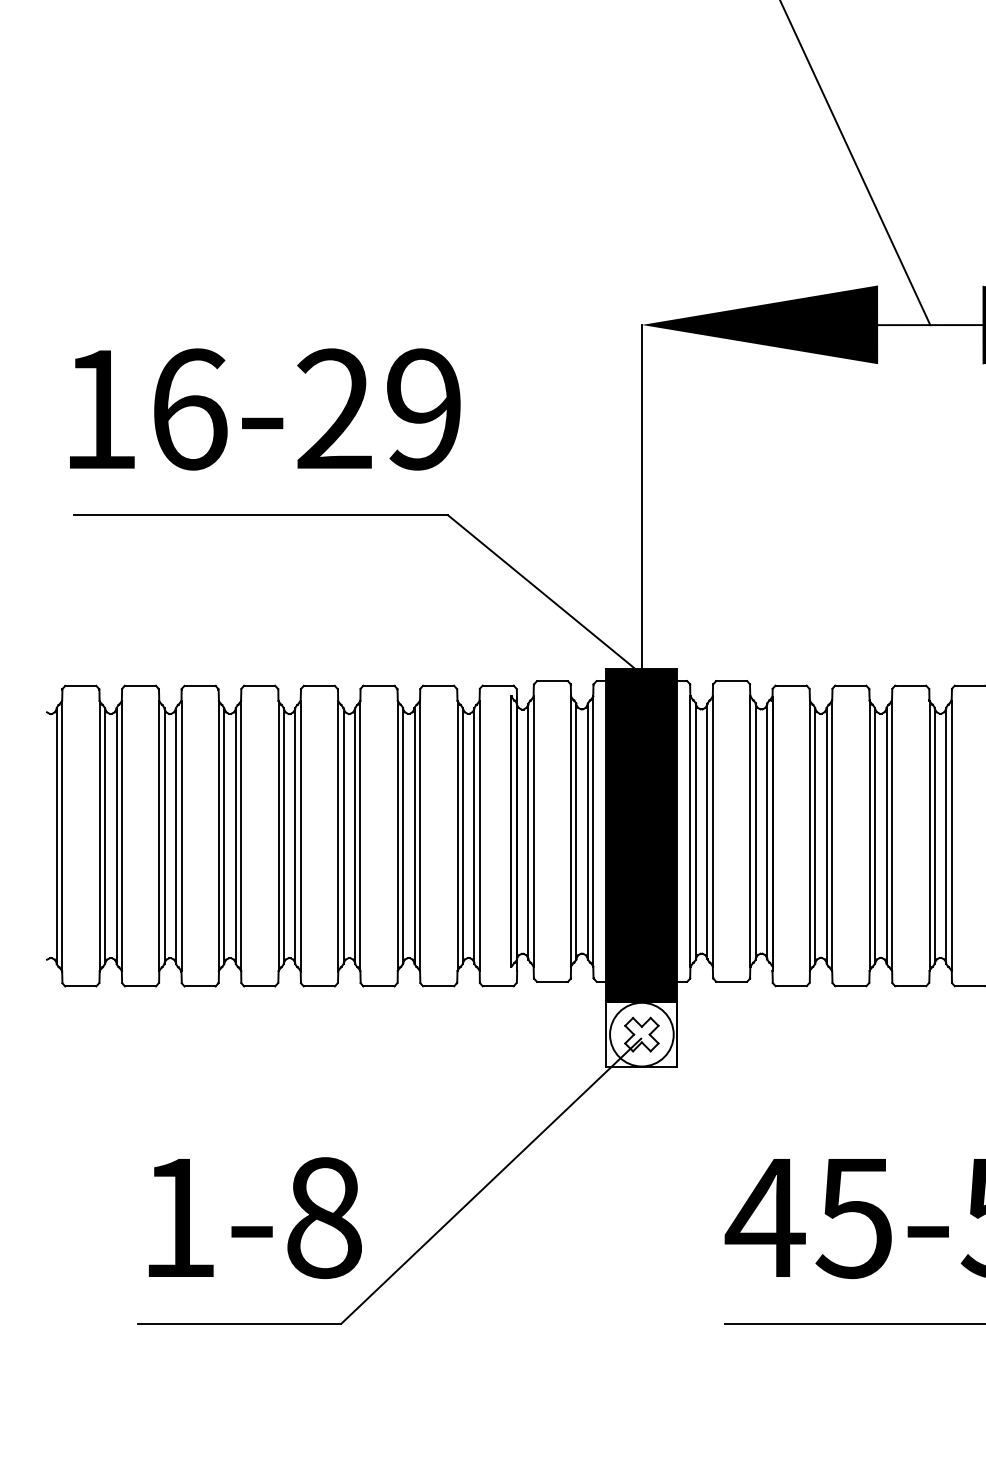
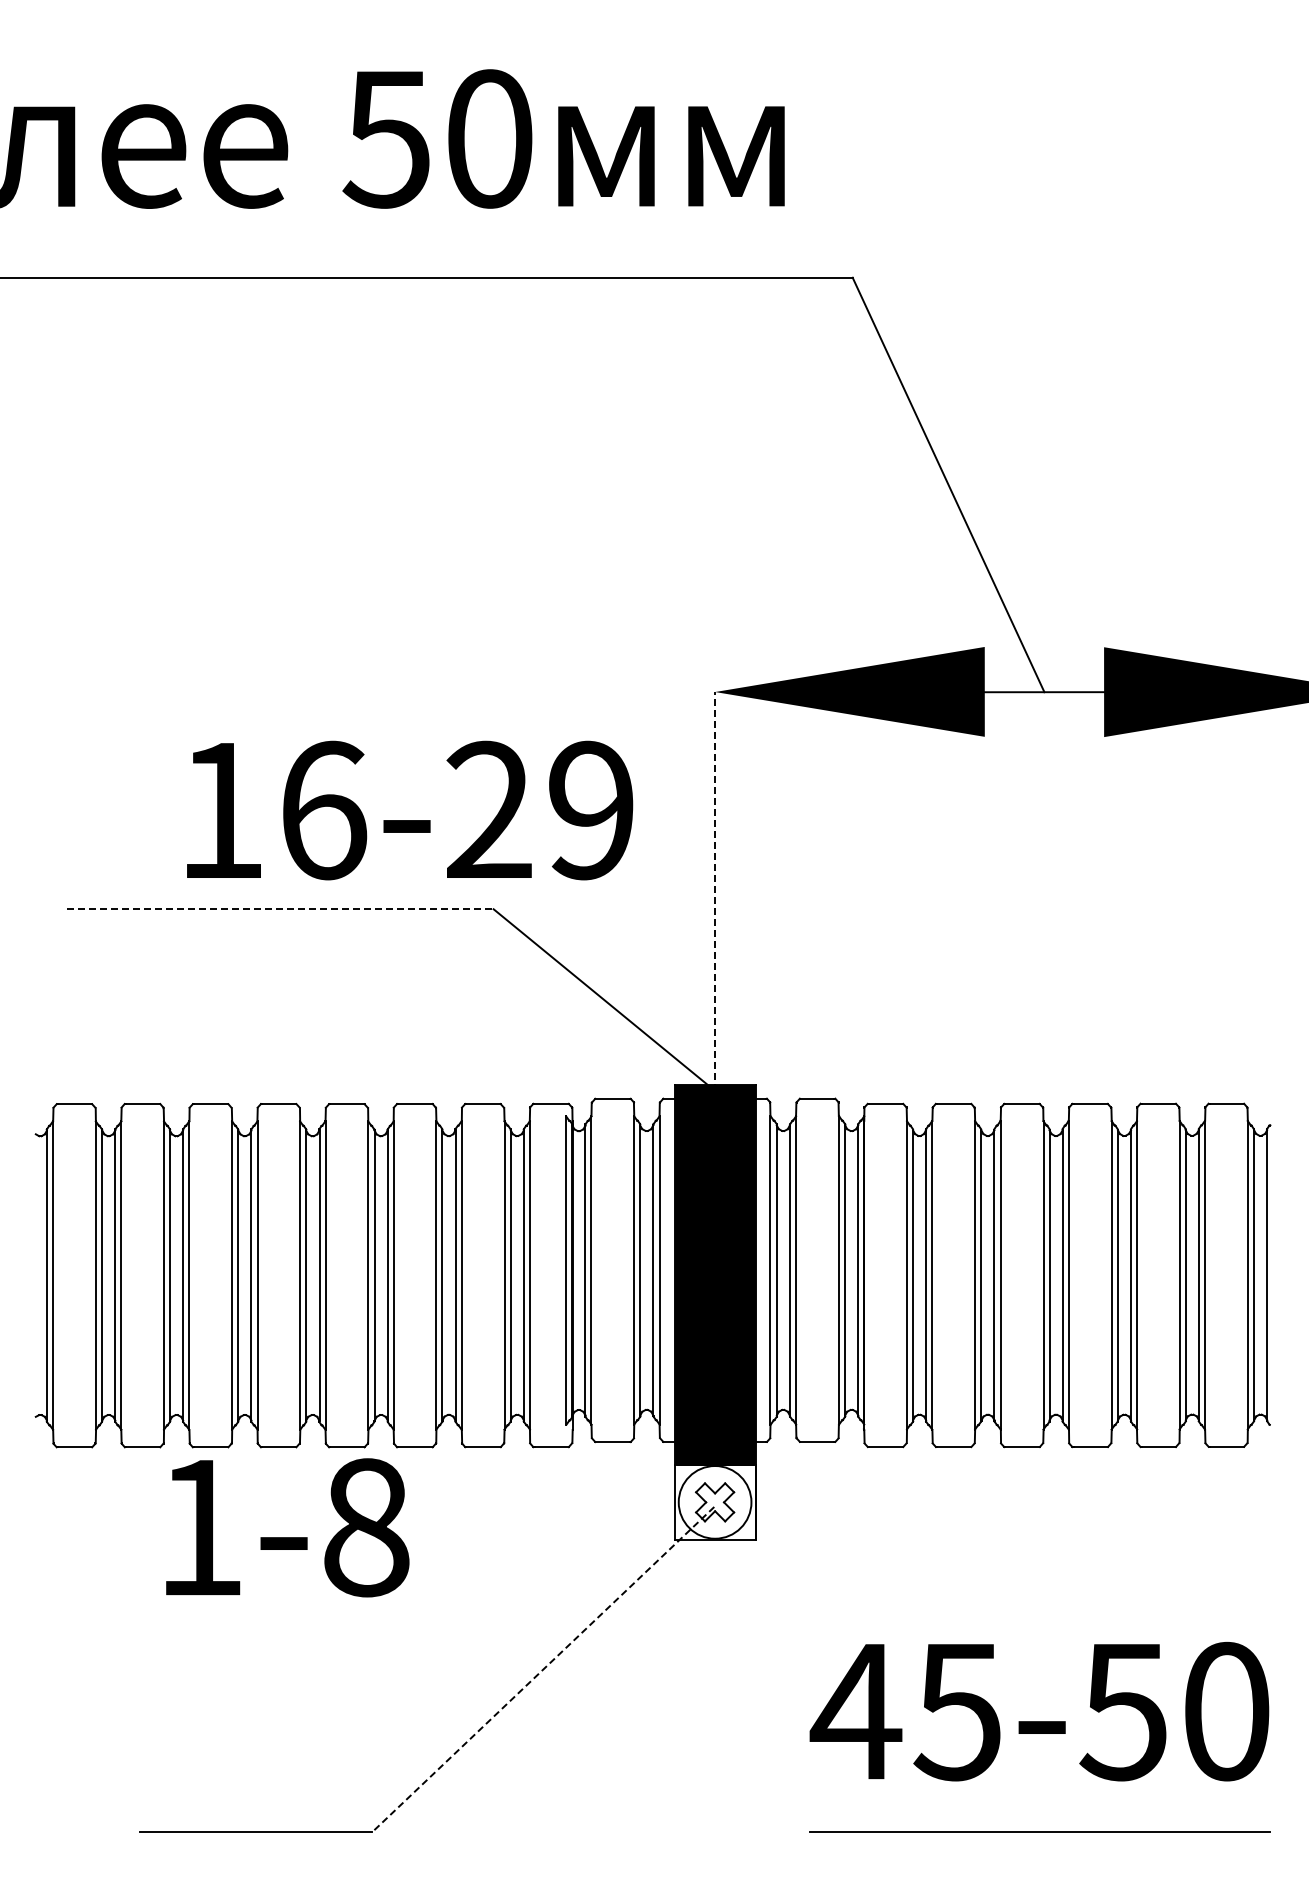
text: (265, 409) -> (410, 810), moved
line: (642, 498) -> (715, 890), solid -> dashed
line: (261, 515) -> (280, 909), solid -> dashed
line: (490, 1181) -> (542, 1670), solid -> dashed
text: (255, 1217) -> (287, 1527), moved

